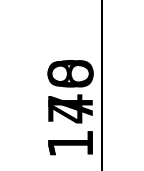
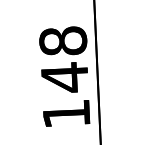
text: (70, 91) -> (64, 59), 170 -> 148

